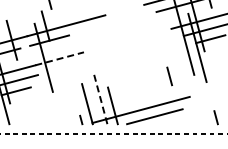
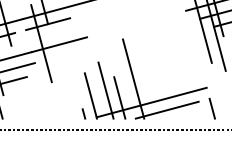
line: (60, 58) -> (60, 44), dashed -> solid
line: (169, 76) -> (212, 108), moved
line: (124, 89) -> (132, 79), added
line: (100, 99) -> (105, 90), dashed -> solid

